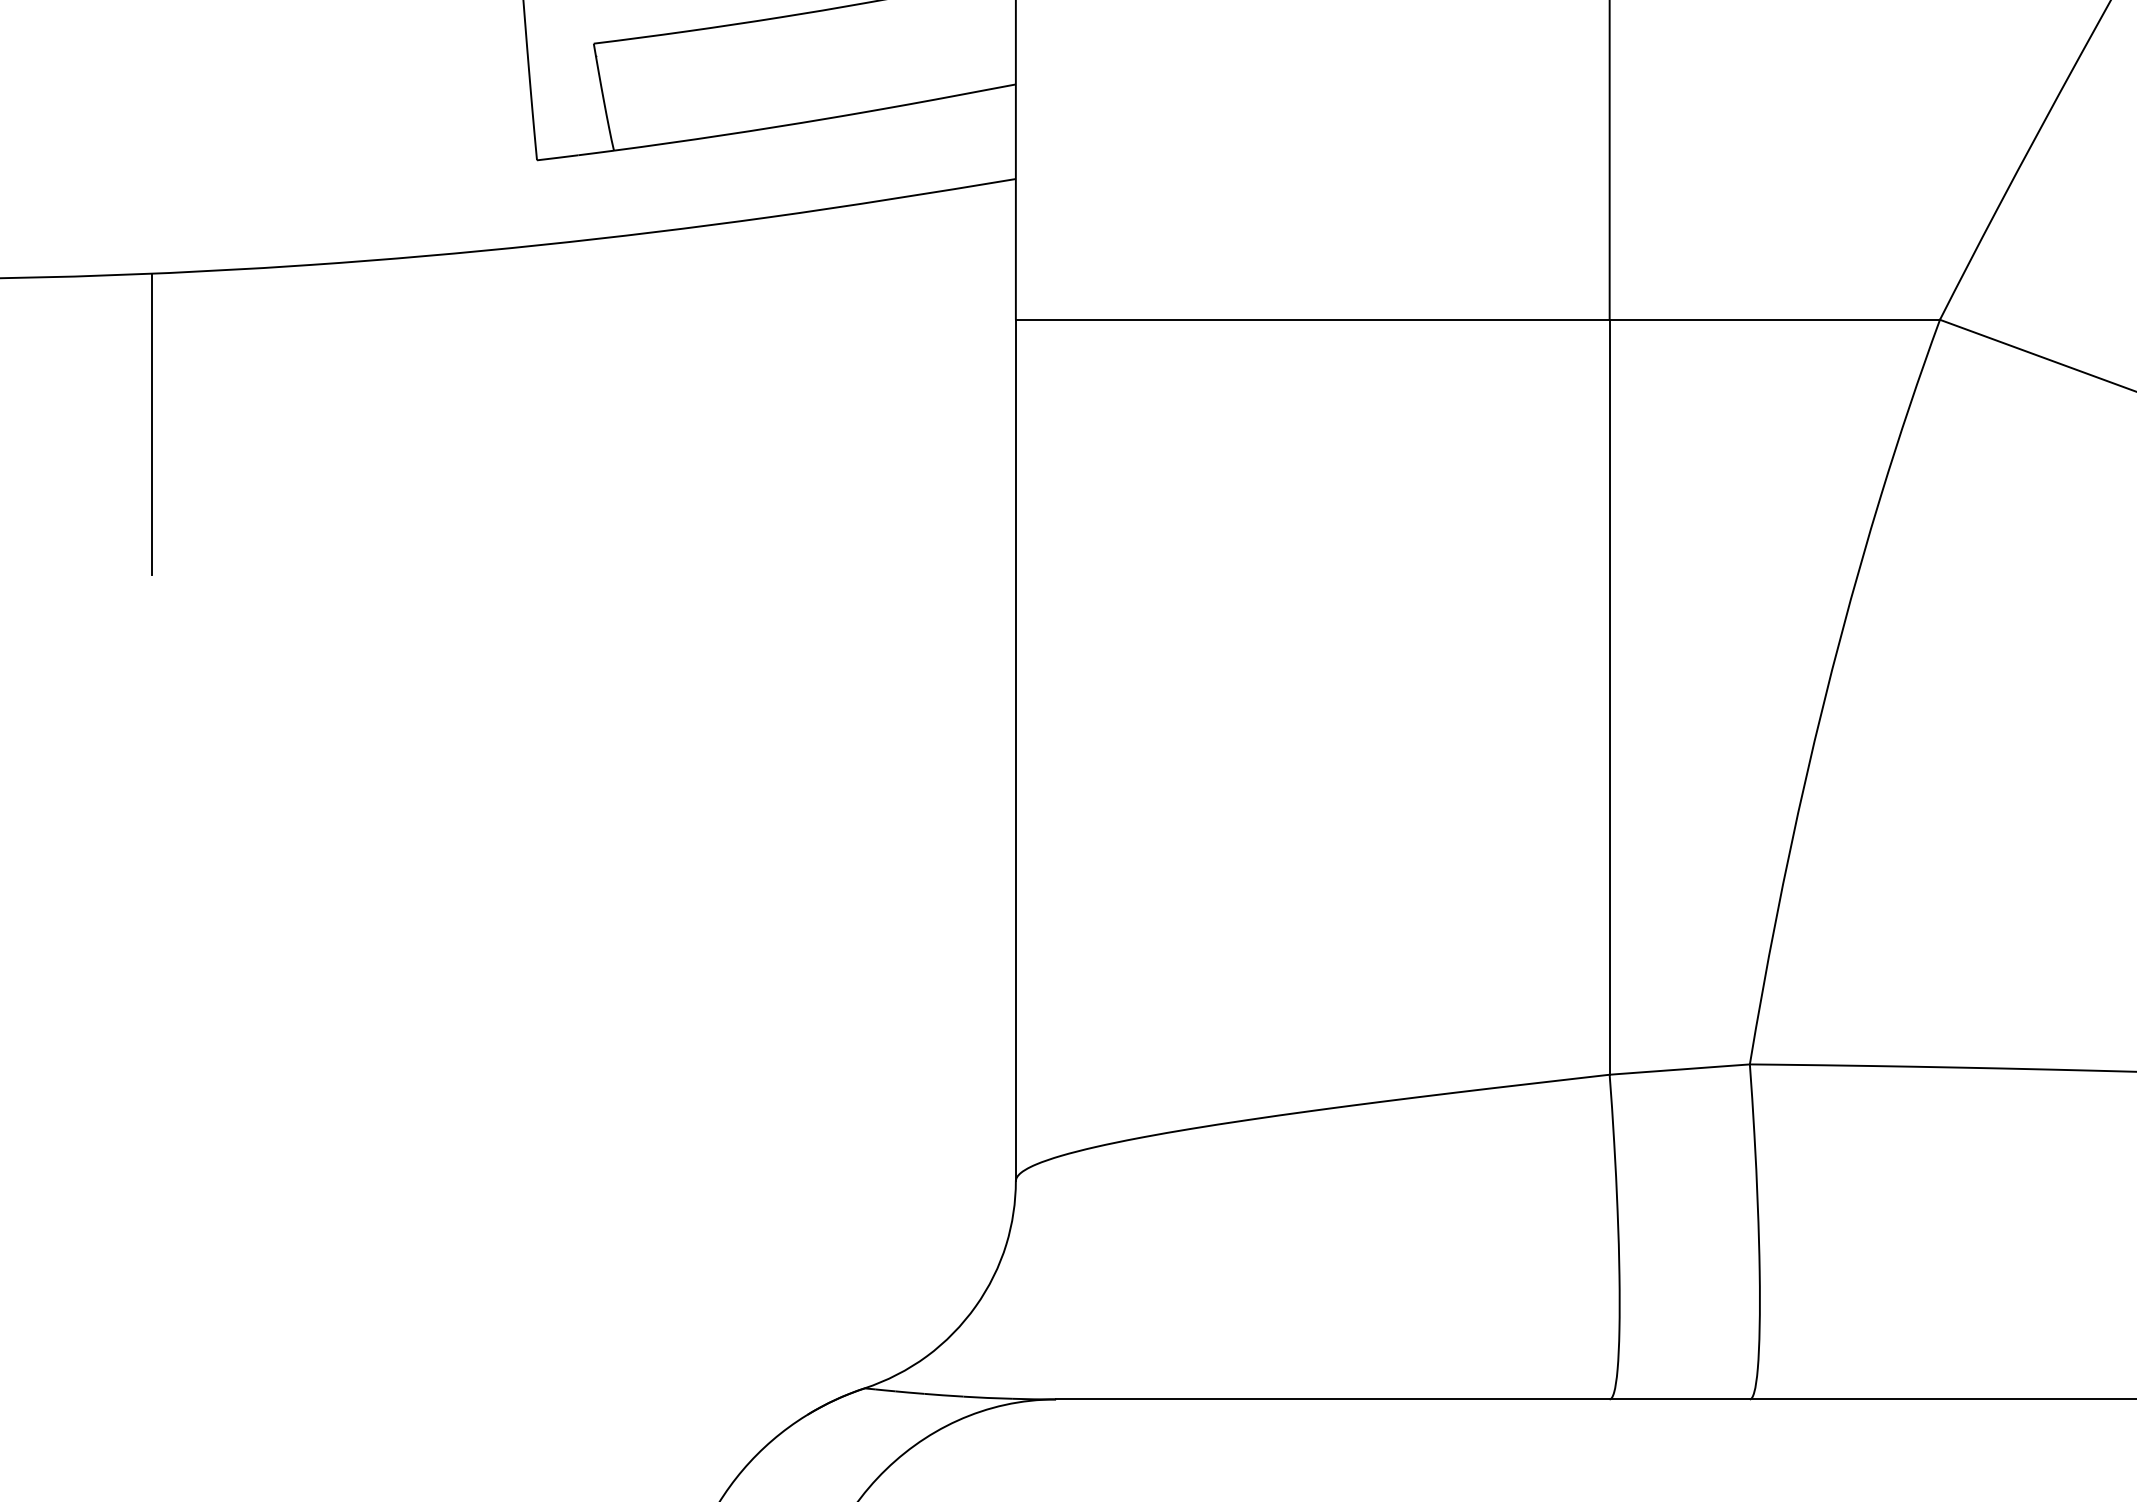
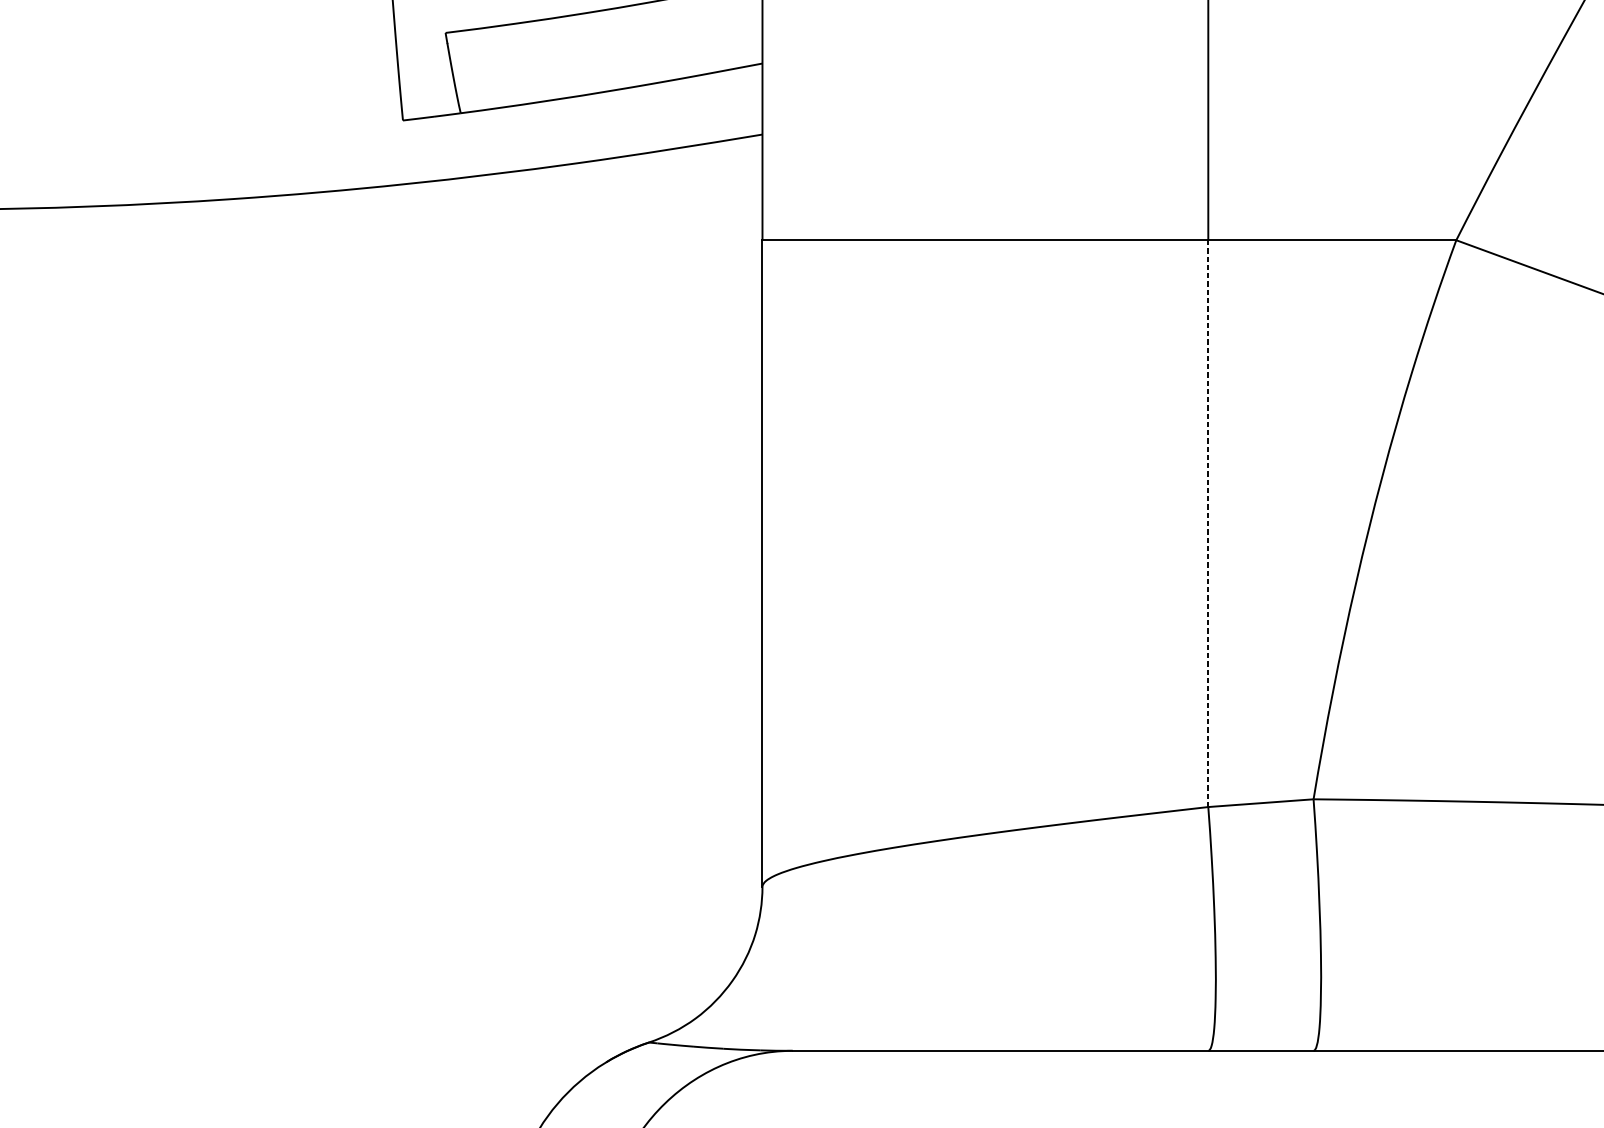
line: (152, 423) -> (114, 318), removed
line: (1609, 696) -> (1208, 523), solid -> dashed

